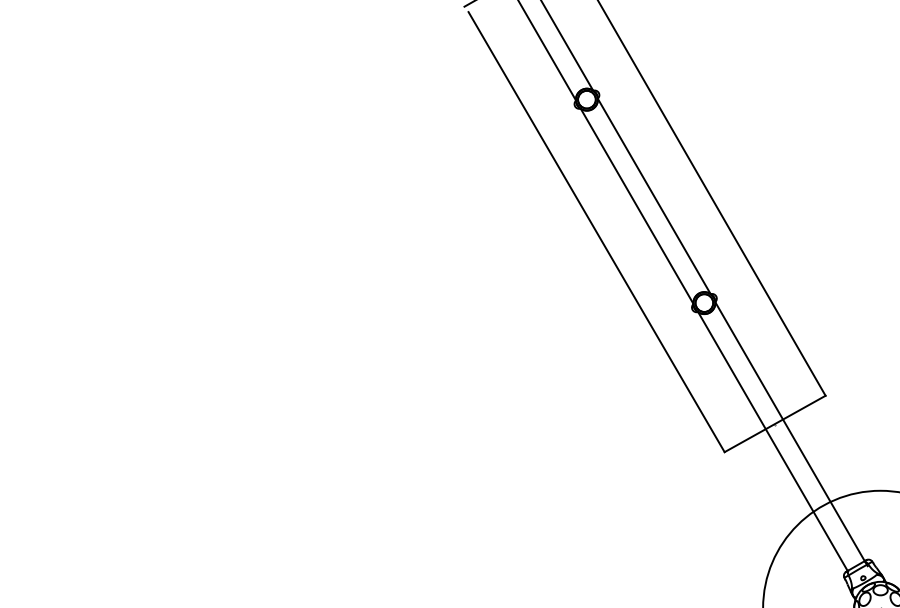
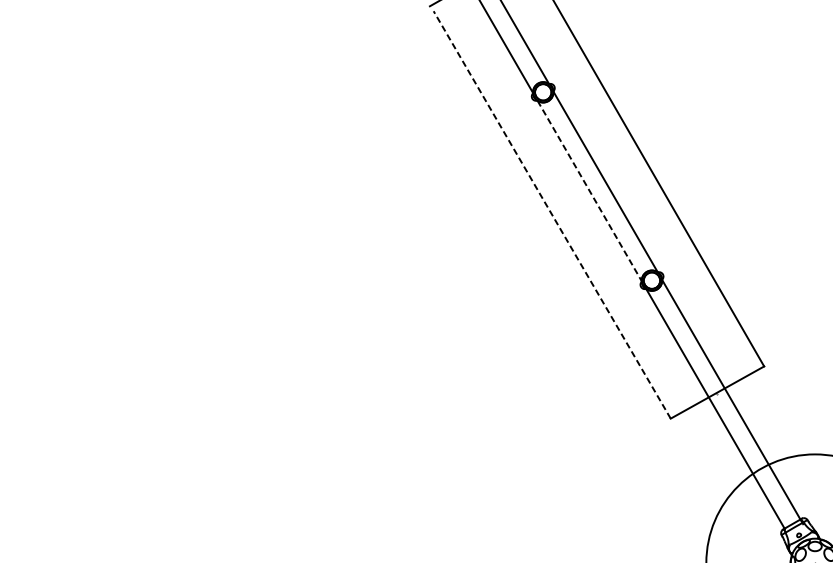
line: (637, 206) -> (590, 191), solid -> dashed
line: (596, 232) -> (552, 215), solid -> dashed

